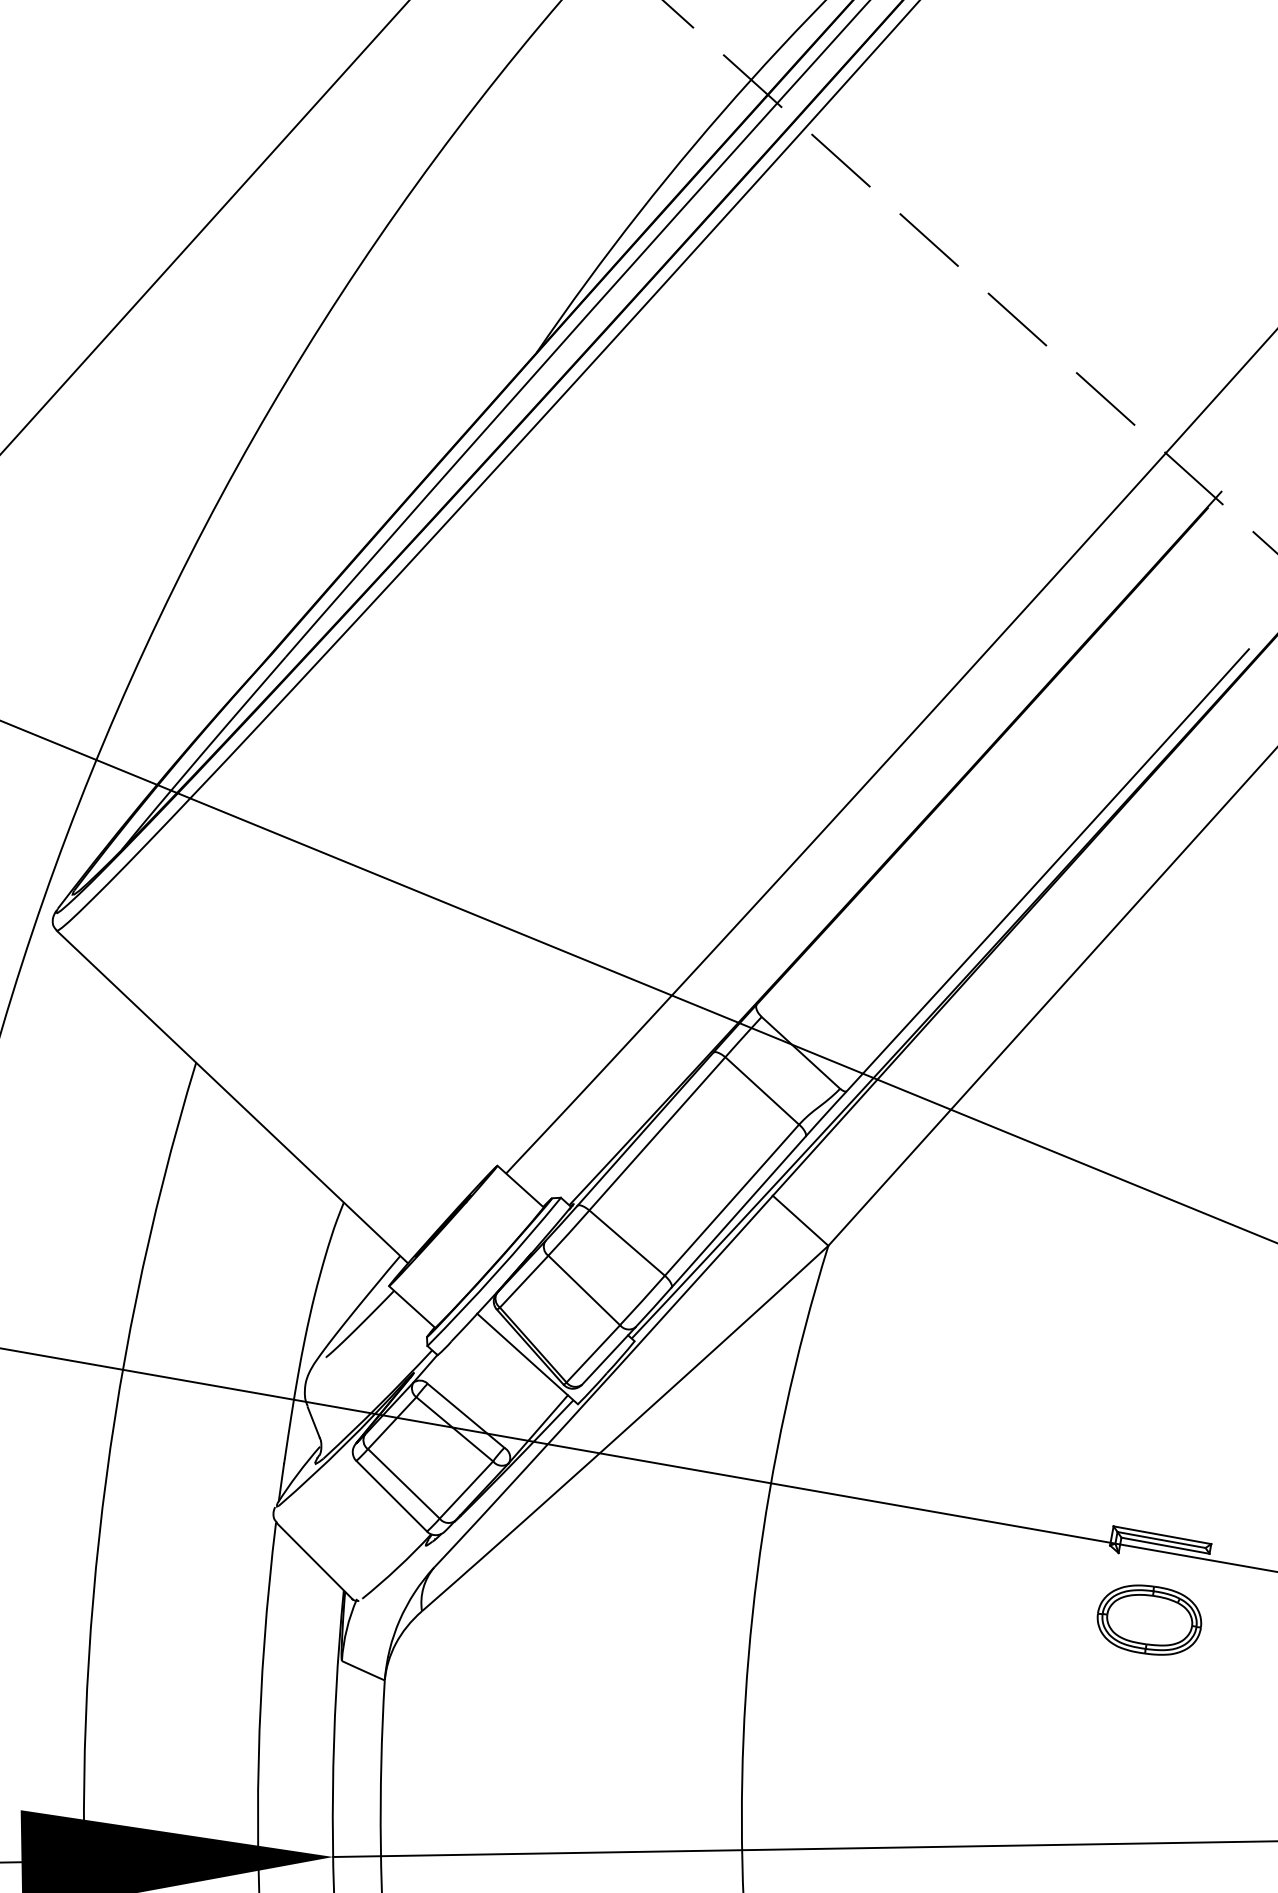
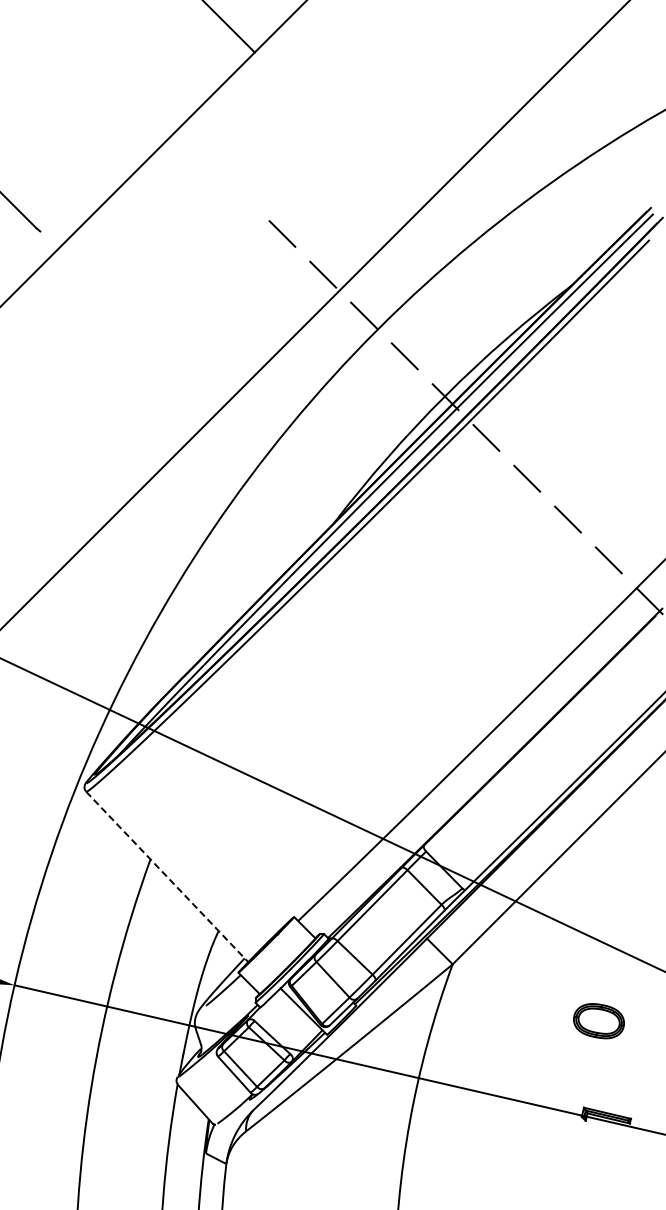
line: (232, 1096) -> (167, 876), solid -> dashed
part: (1148, 1620) -> (598, 1021), moved

